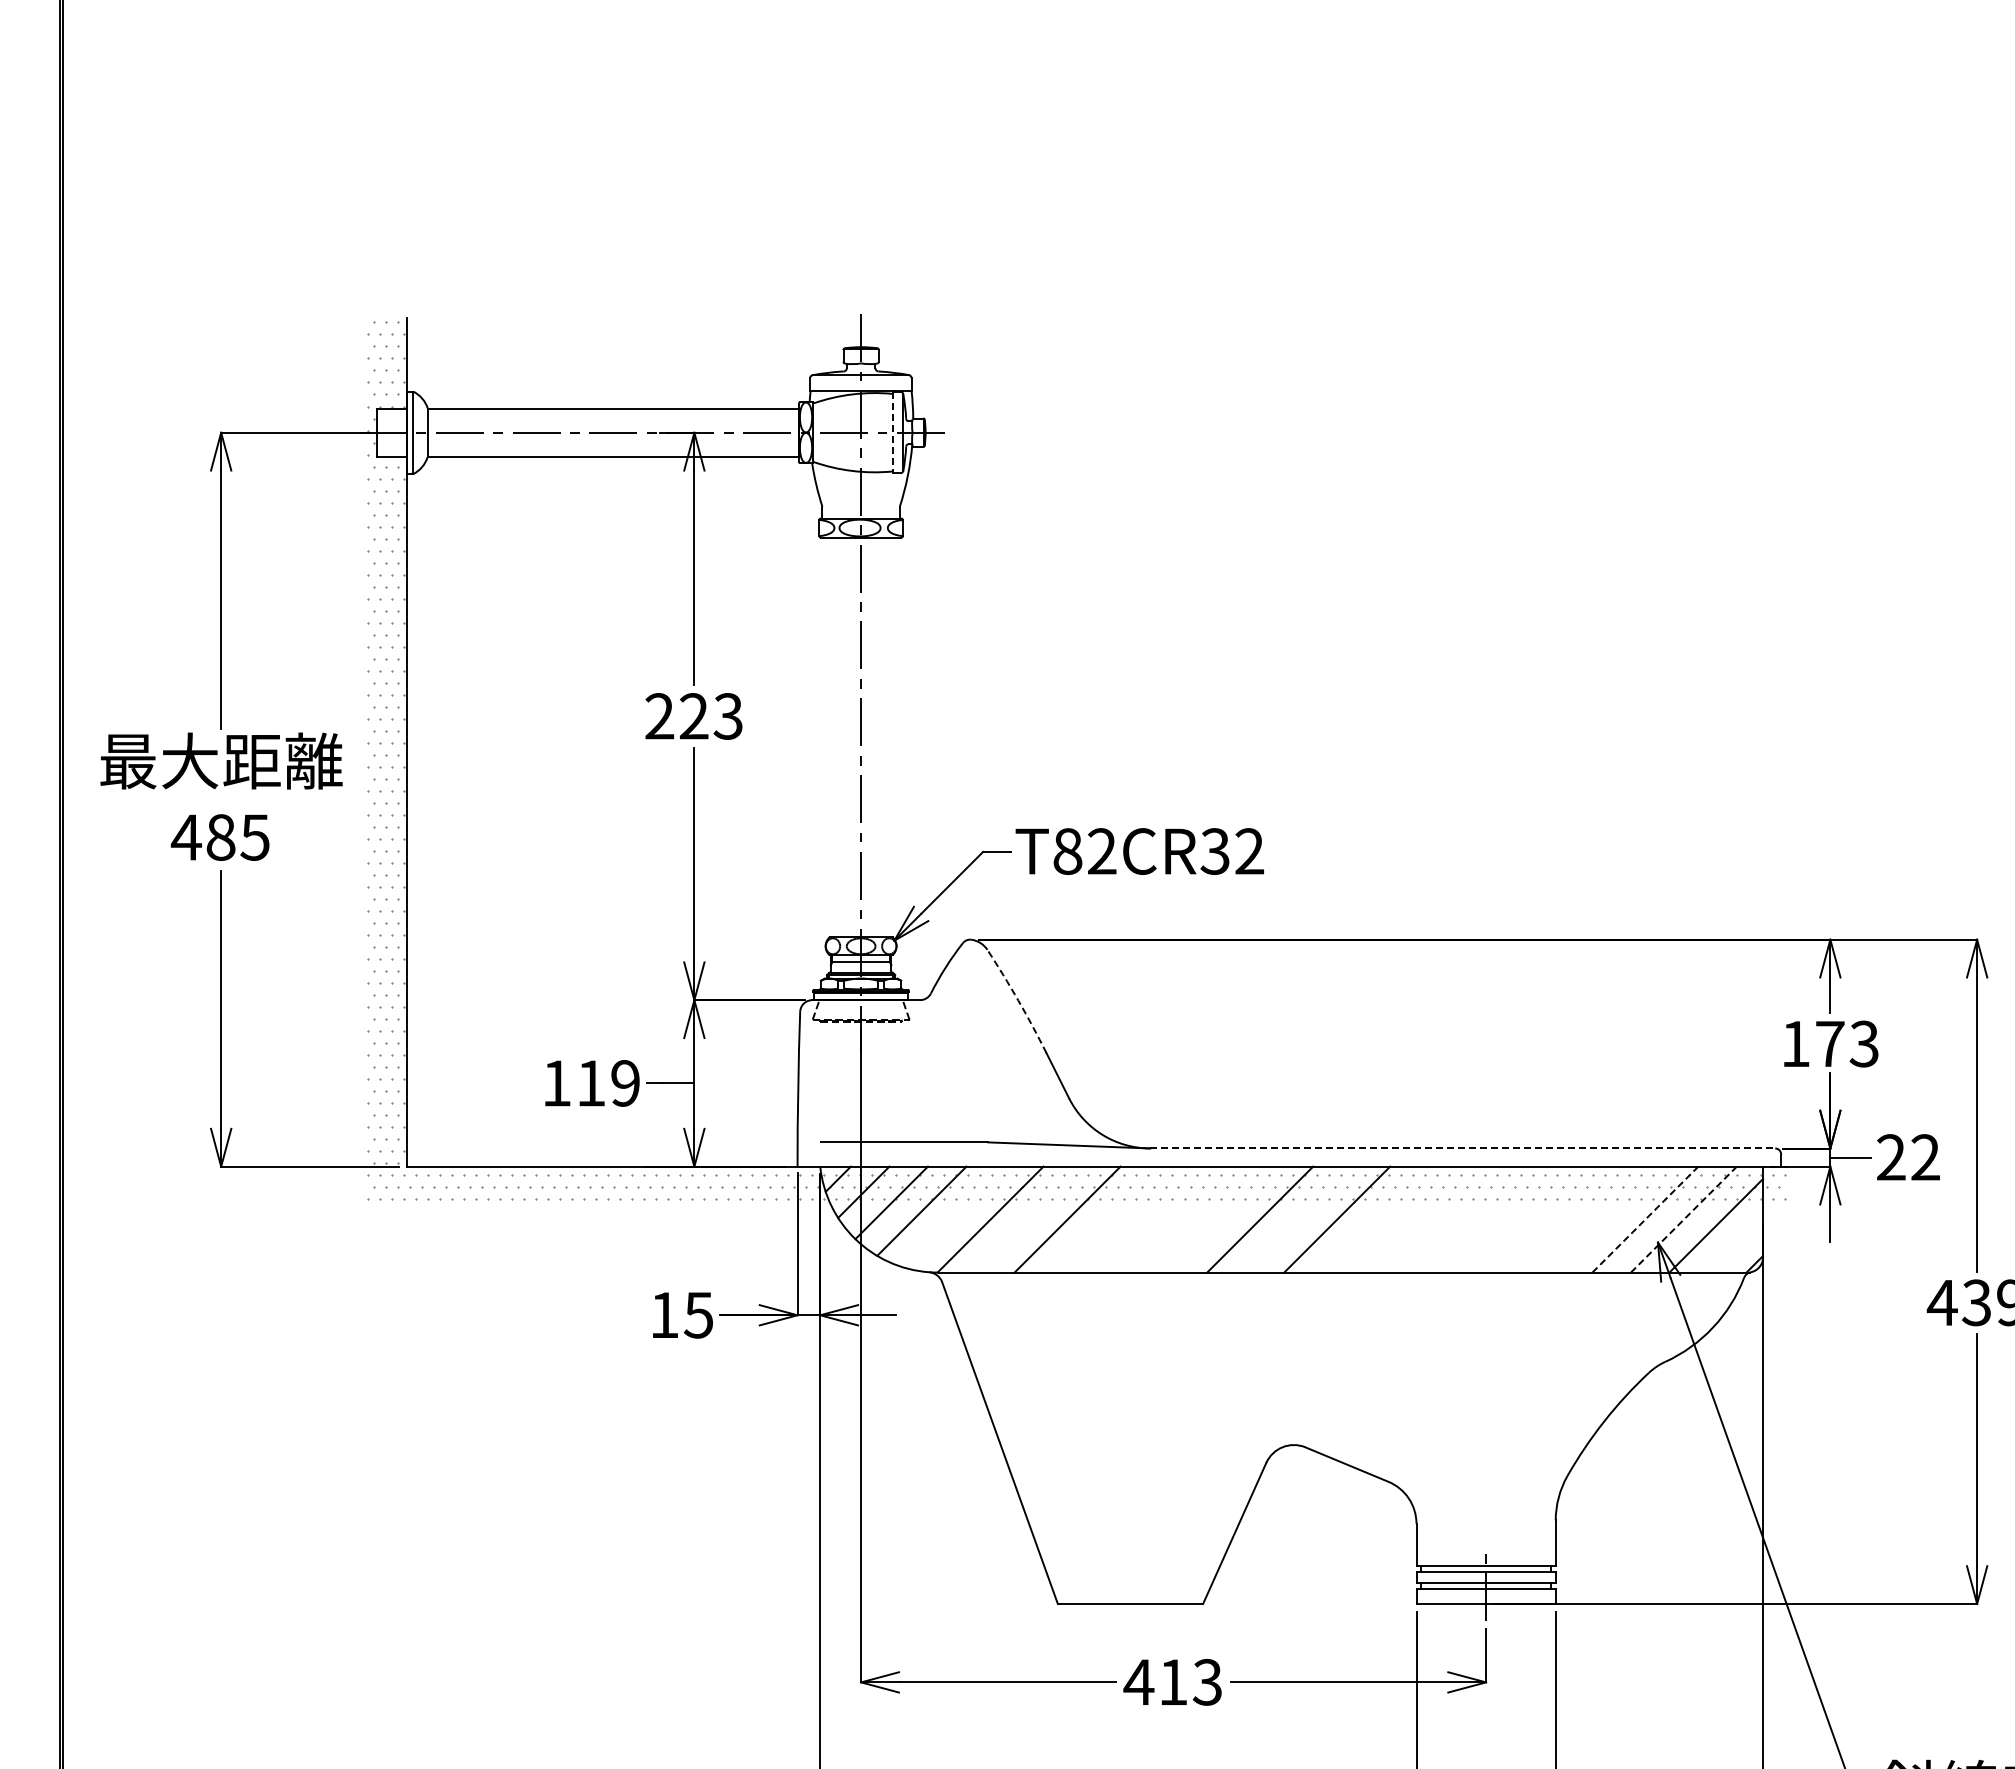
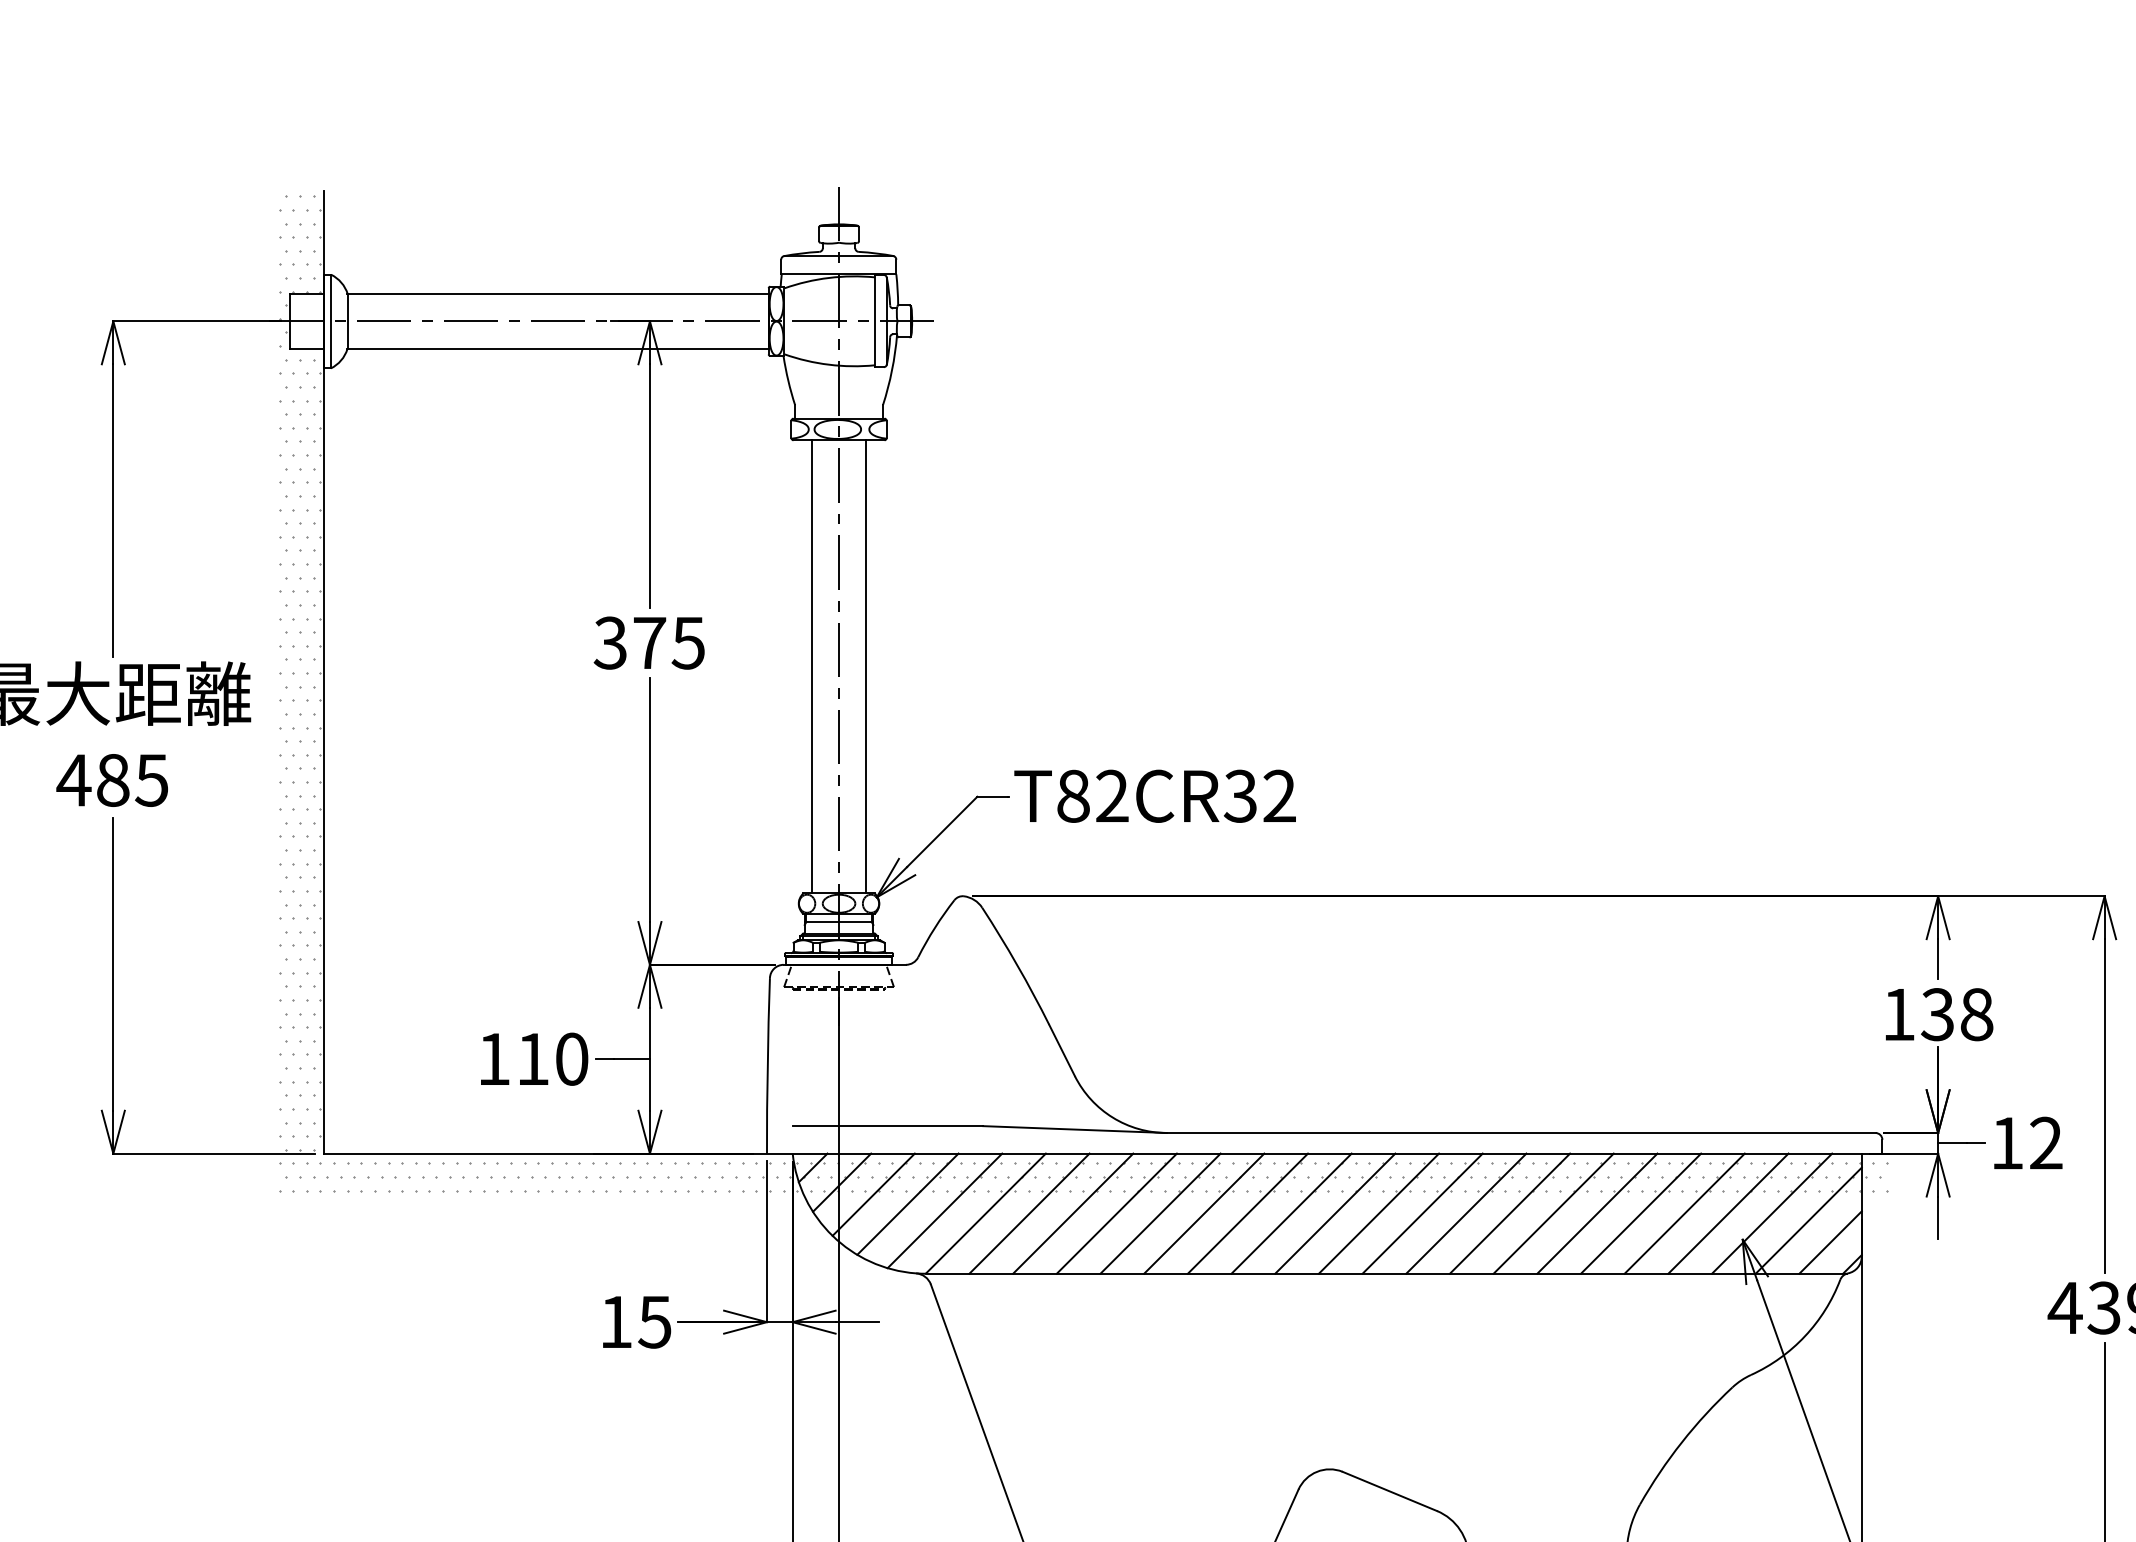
line: (892, 432) -> (874, 321), dashed -> solid
text: (693, 716) -> (648, 643), 223 -> 375
line: (837, 737) -> (812, 666), added
line: (885, 737) -> (866, 666), added
arc: (1018, 1000) -> (1017, 965), dashed -> solid
text: (1846, 1043) -> (1956, 1013), 173 -> 138
text: (625, 1083) -> (571, 1059), 119 -> 110
line: (1463, 1148) -> (1522, 1133), dashed -> solid
text: (1891, 1157) -> (2007, 1143), 22 -> 12
line: (954, 1216) -> (944, 1210), added
line: (1029, 1219) -> (1029, 1213), added
line: (1106, 1219) -> (1117, 1213), added
line: (1144, 1219) -> (1160, 1213), added
line: (1183, 1219) -> (1204, 1213), added
line: (1221, 1219) -> (1247, 1213), added
line: (1298, 1219) -> (1335, 1213), added
line: (1375, 1219) -> (1422, 1213), added
line: (1414, 1219) -> (1466, 1213), added
line: (1452, 1219) -> (1509, 1213), added
line: (1491, 1219) -> (1553, 1213), added
line: (1529, 1219) -> (1596, 1213), added
line: (1568, 1219) -> (1641, 1213), added
line: (1606, 1219) -> (1684, 1213), added
line: (1645, 1219) -> (1728, 1213), dashed -> solid
line: (1683, 1219) -> (1771, 1213), dashed -> solid
line: (1735, 1244) -> (1830, 1241), added

